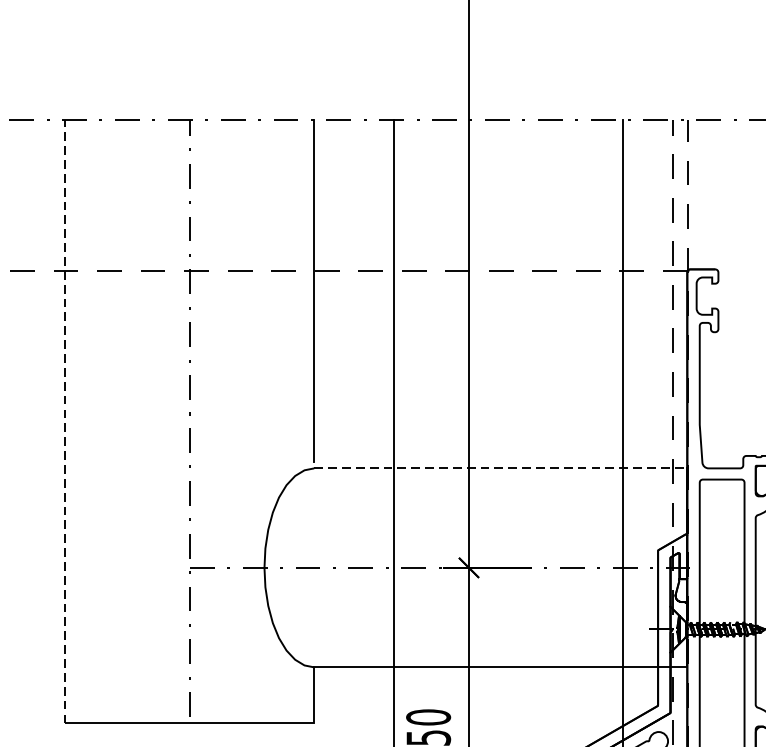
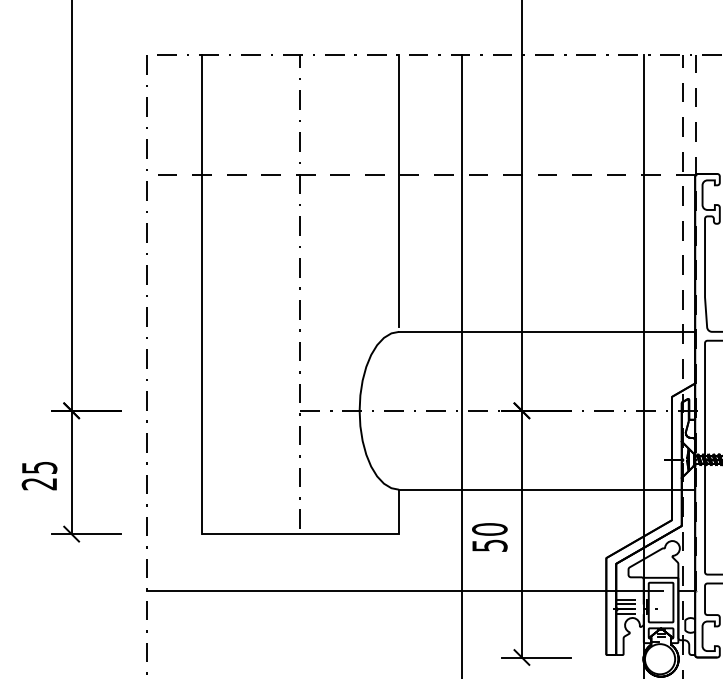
line: (65, 421) -> (201, 294), dashed -> solid
line: (501, 467) -> (547, 331), dashed -> solid

